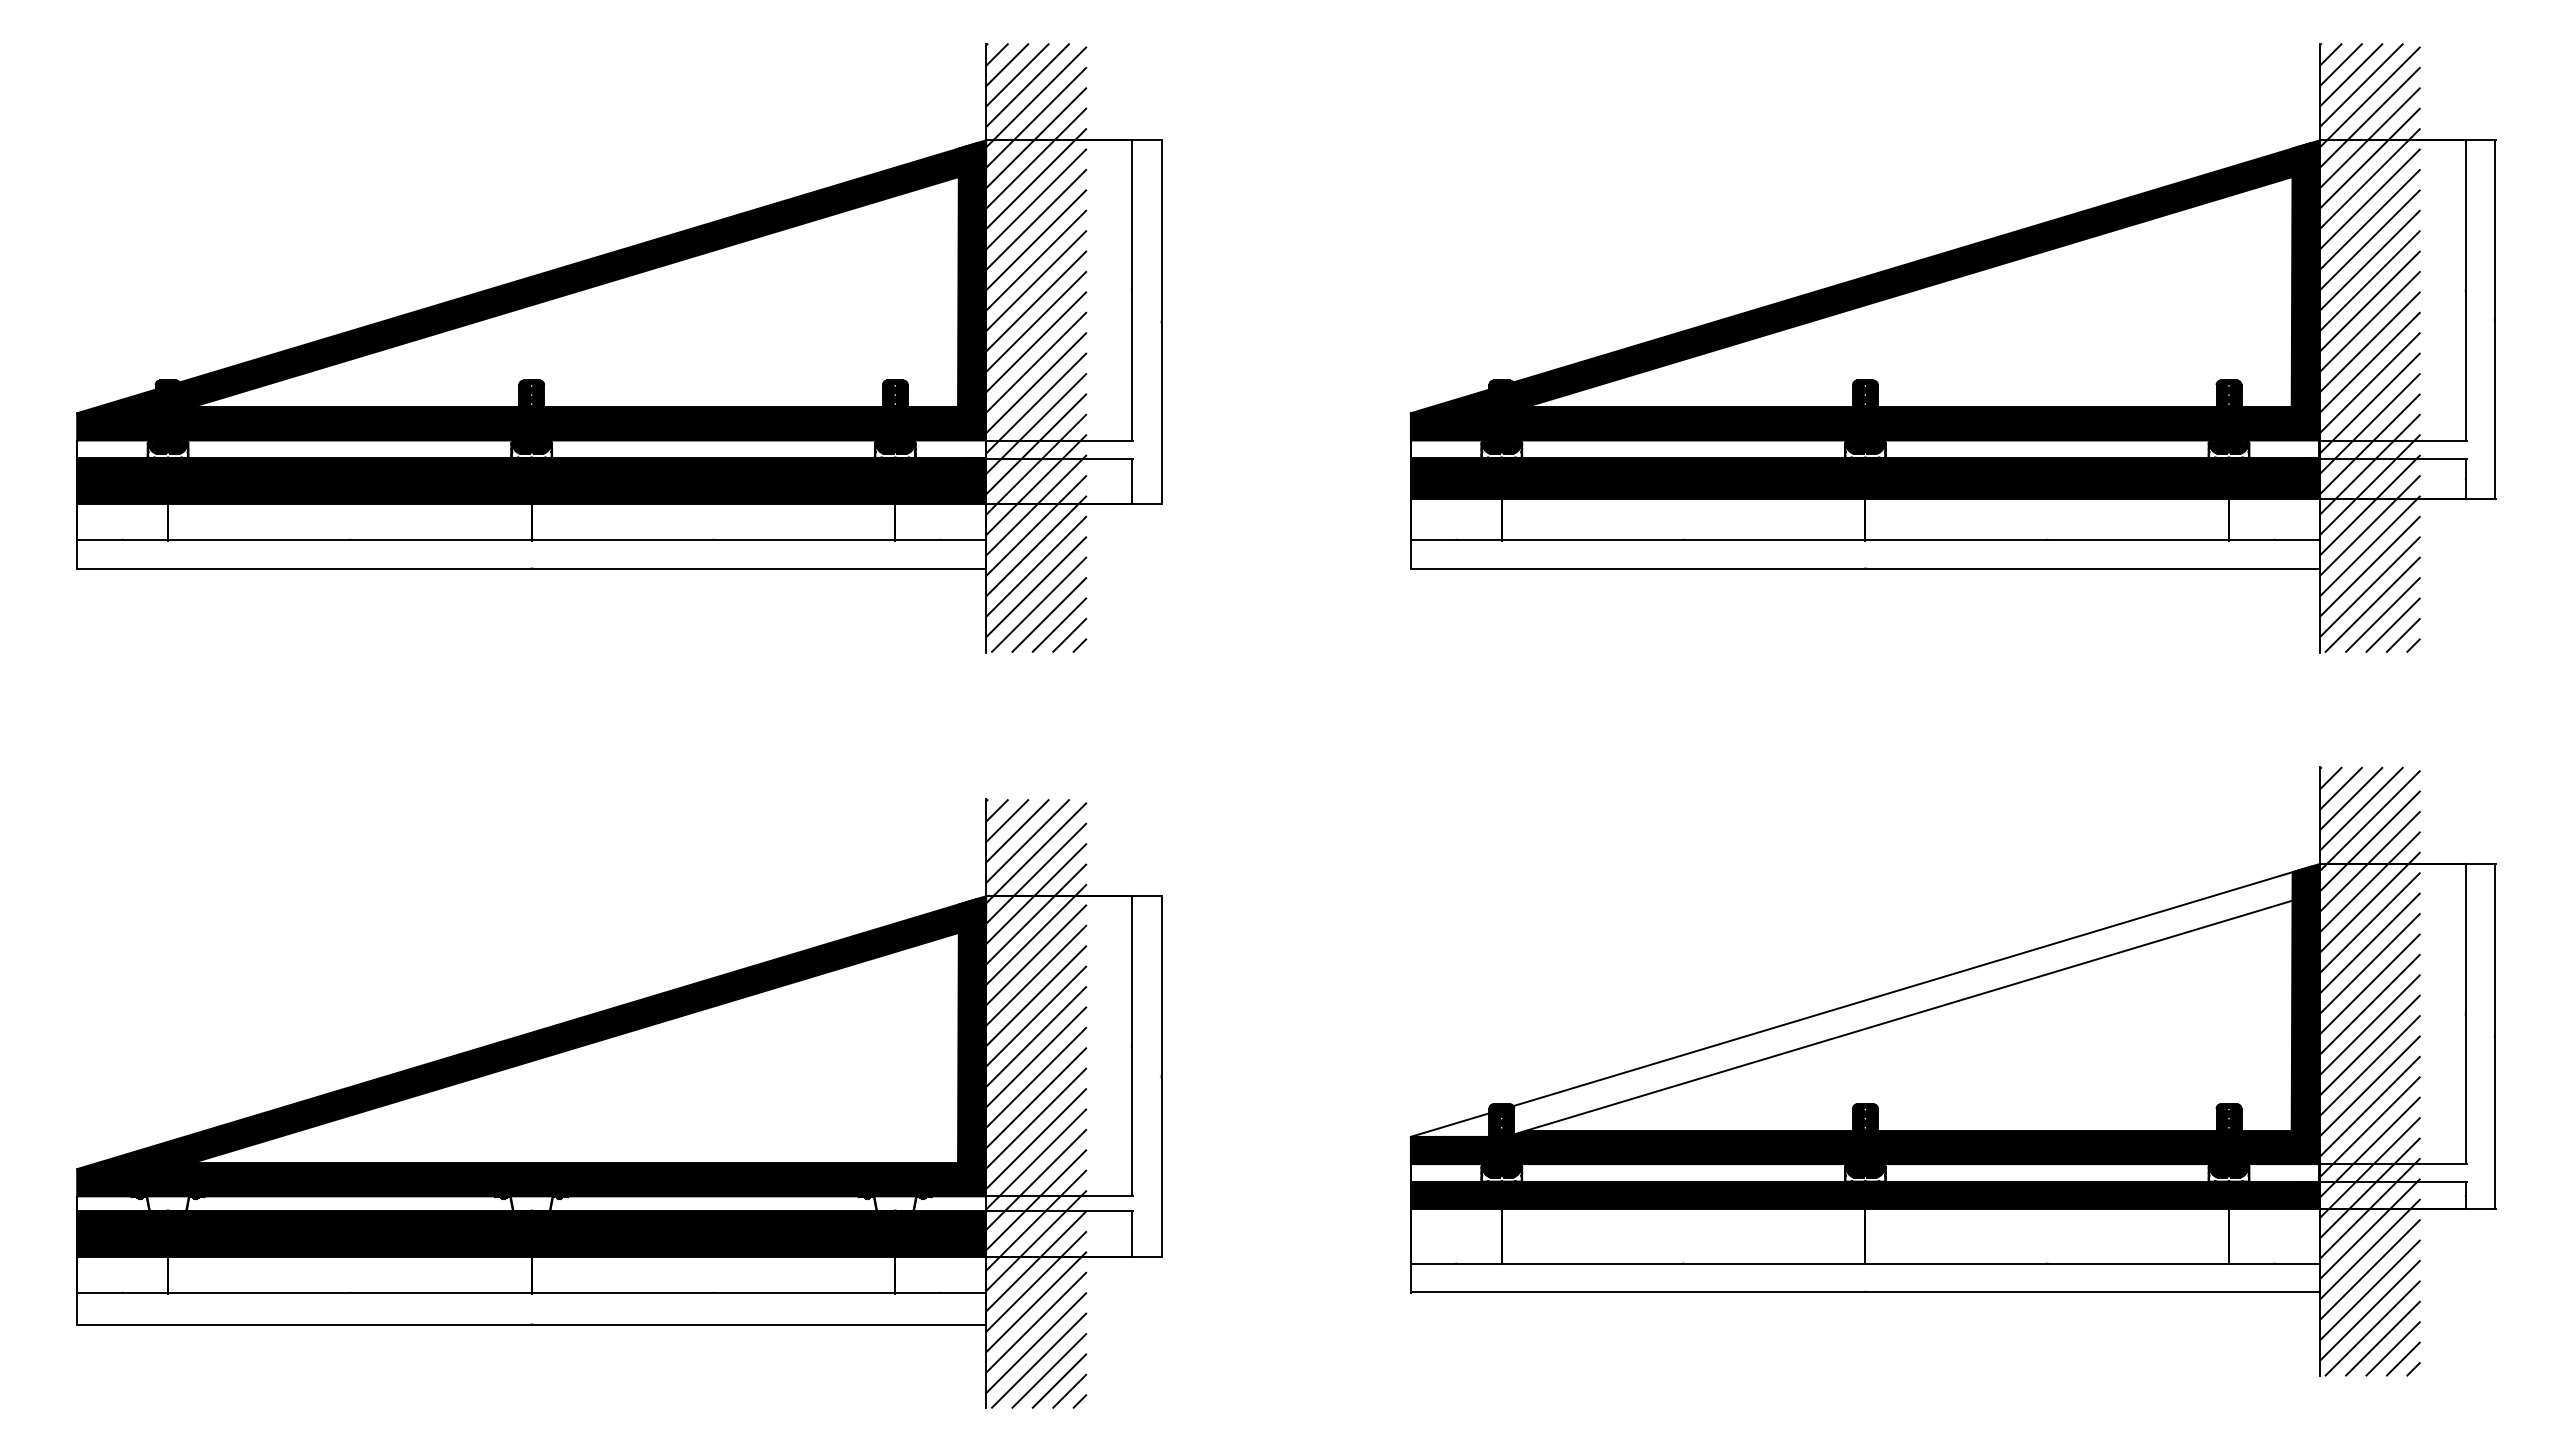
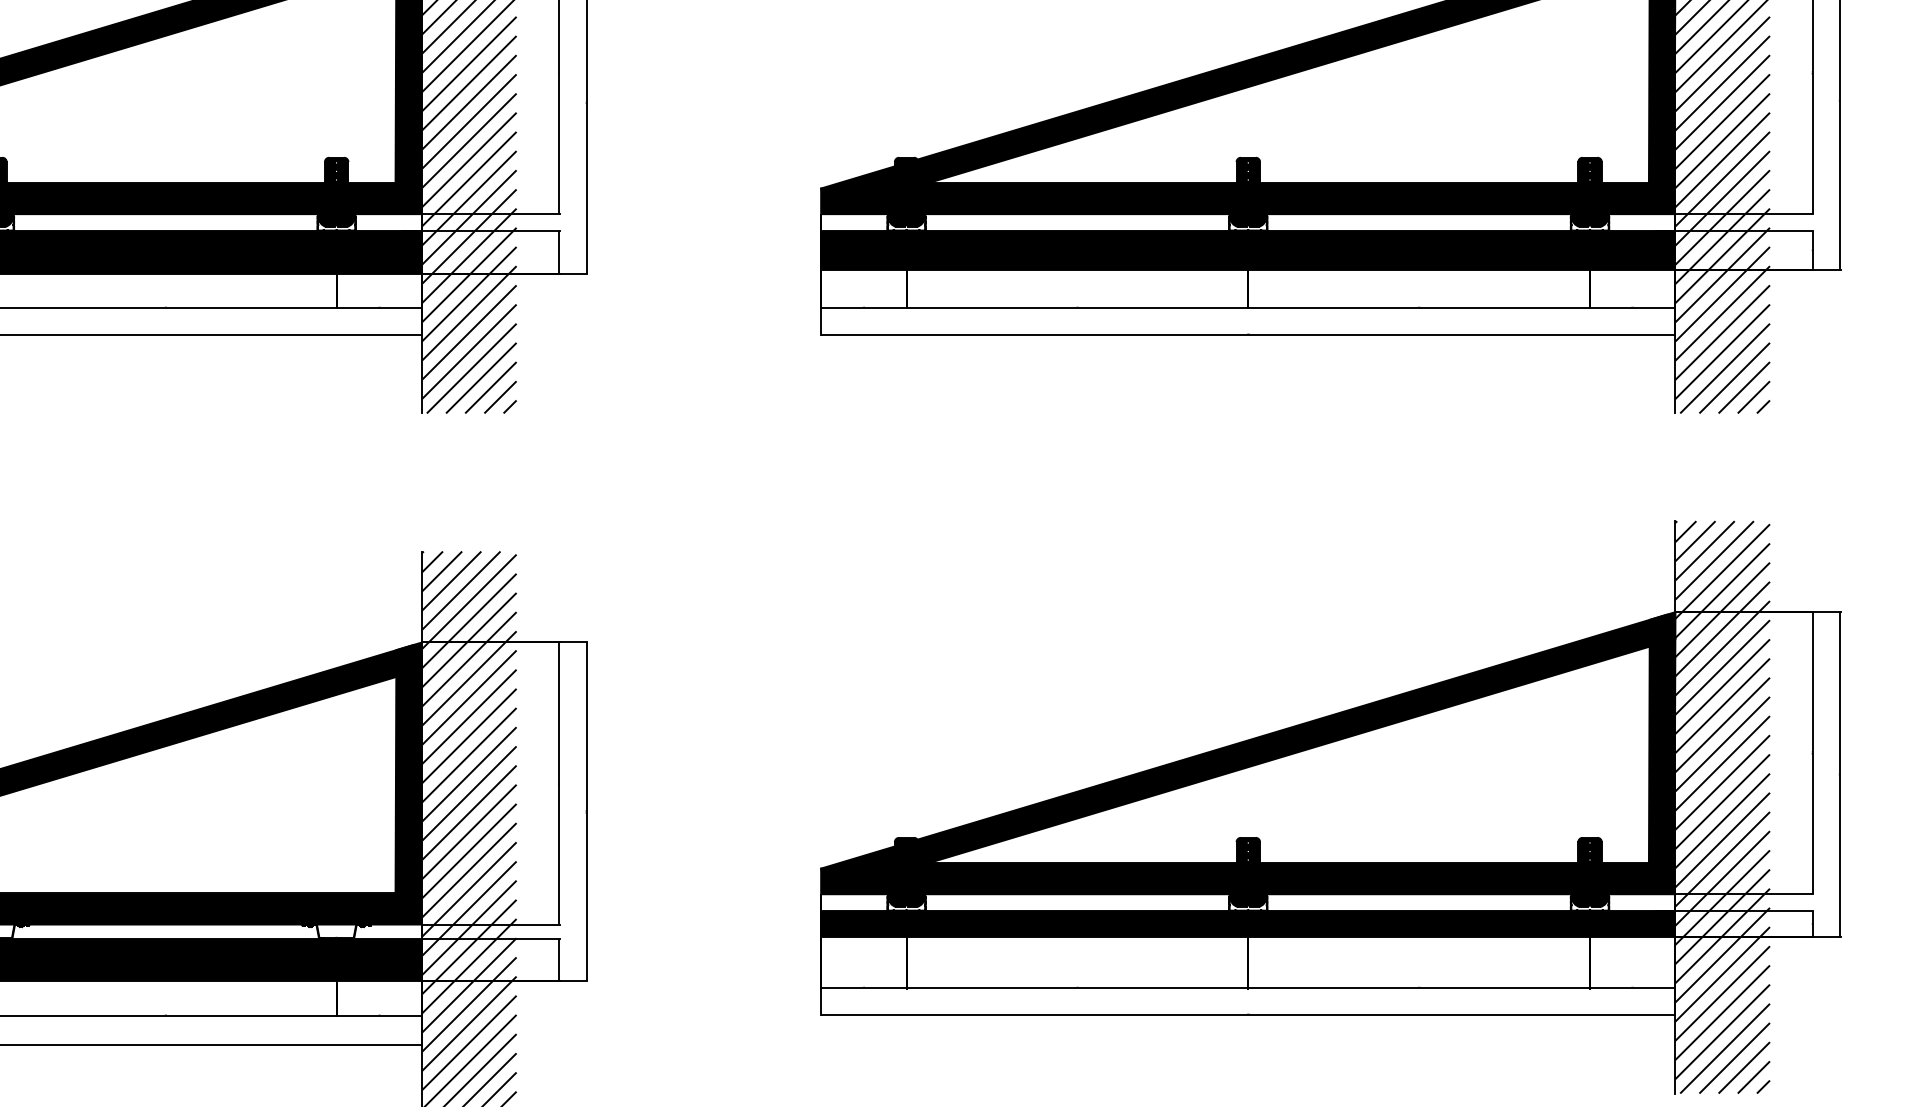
fill: (1864, 1014) -> (1247, 753), added

